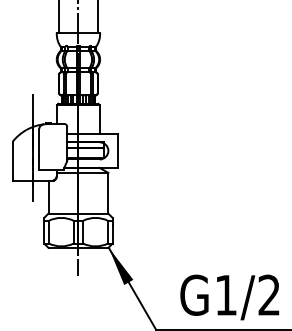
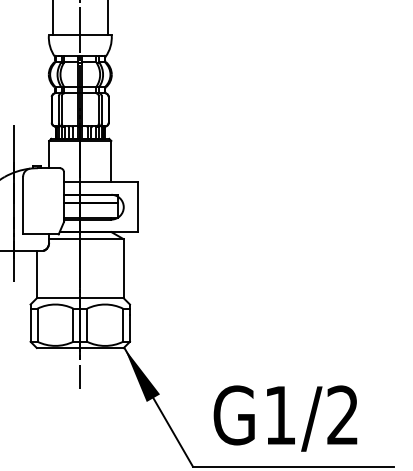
text: (229, 297) -> (285, 418), moved

